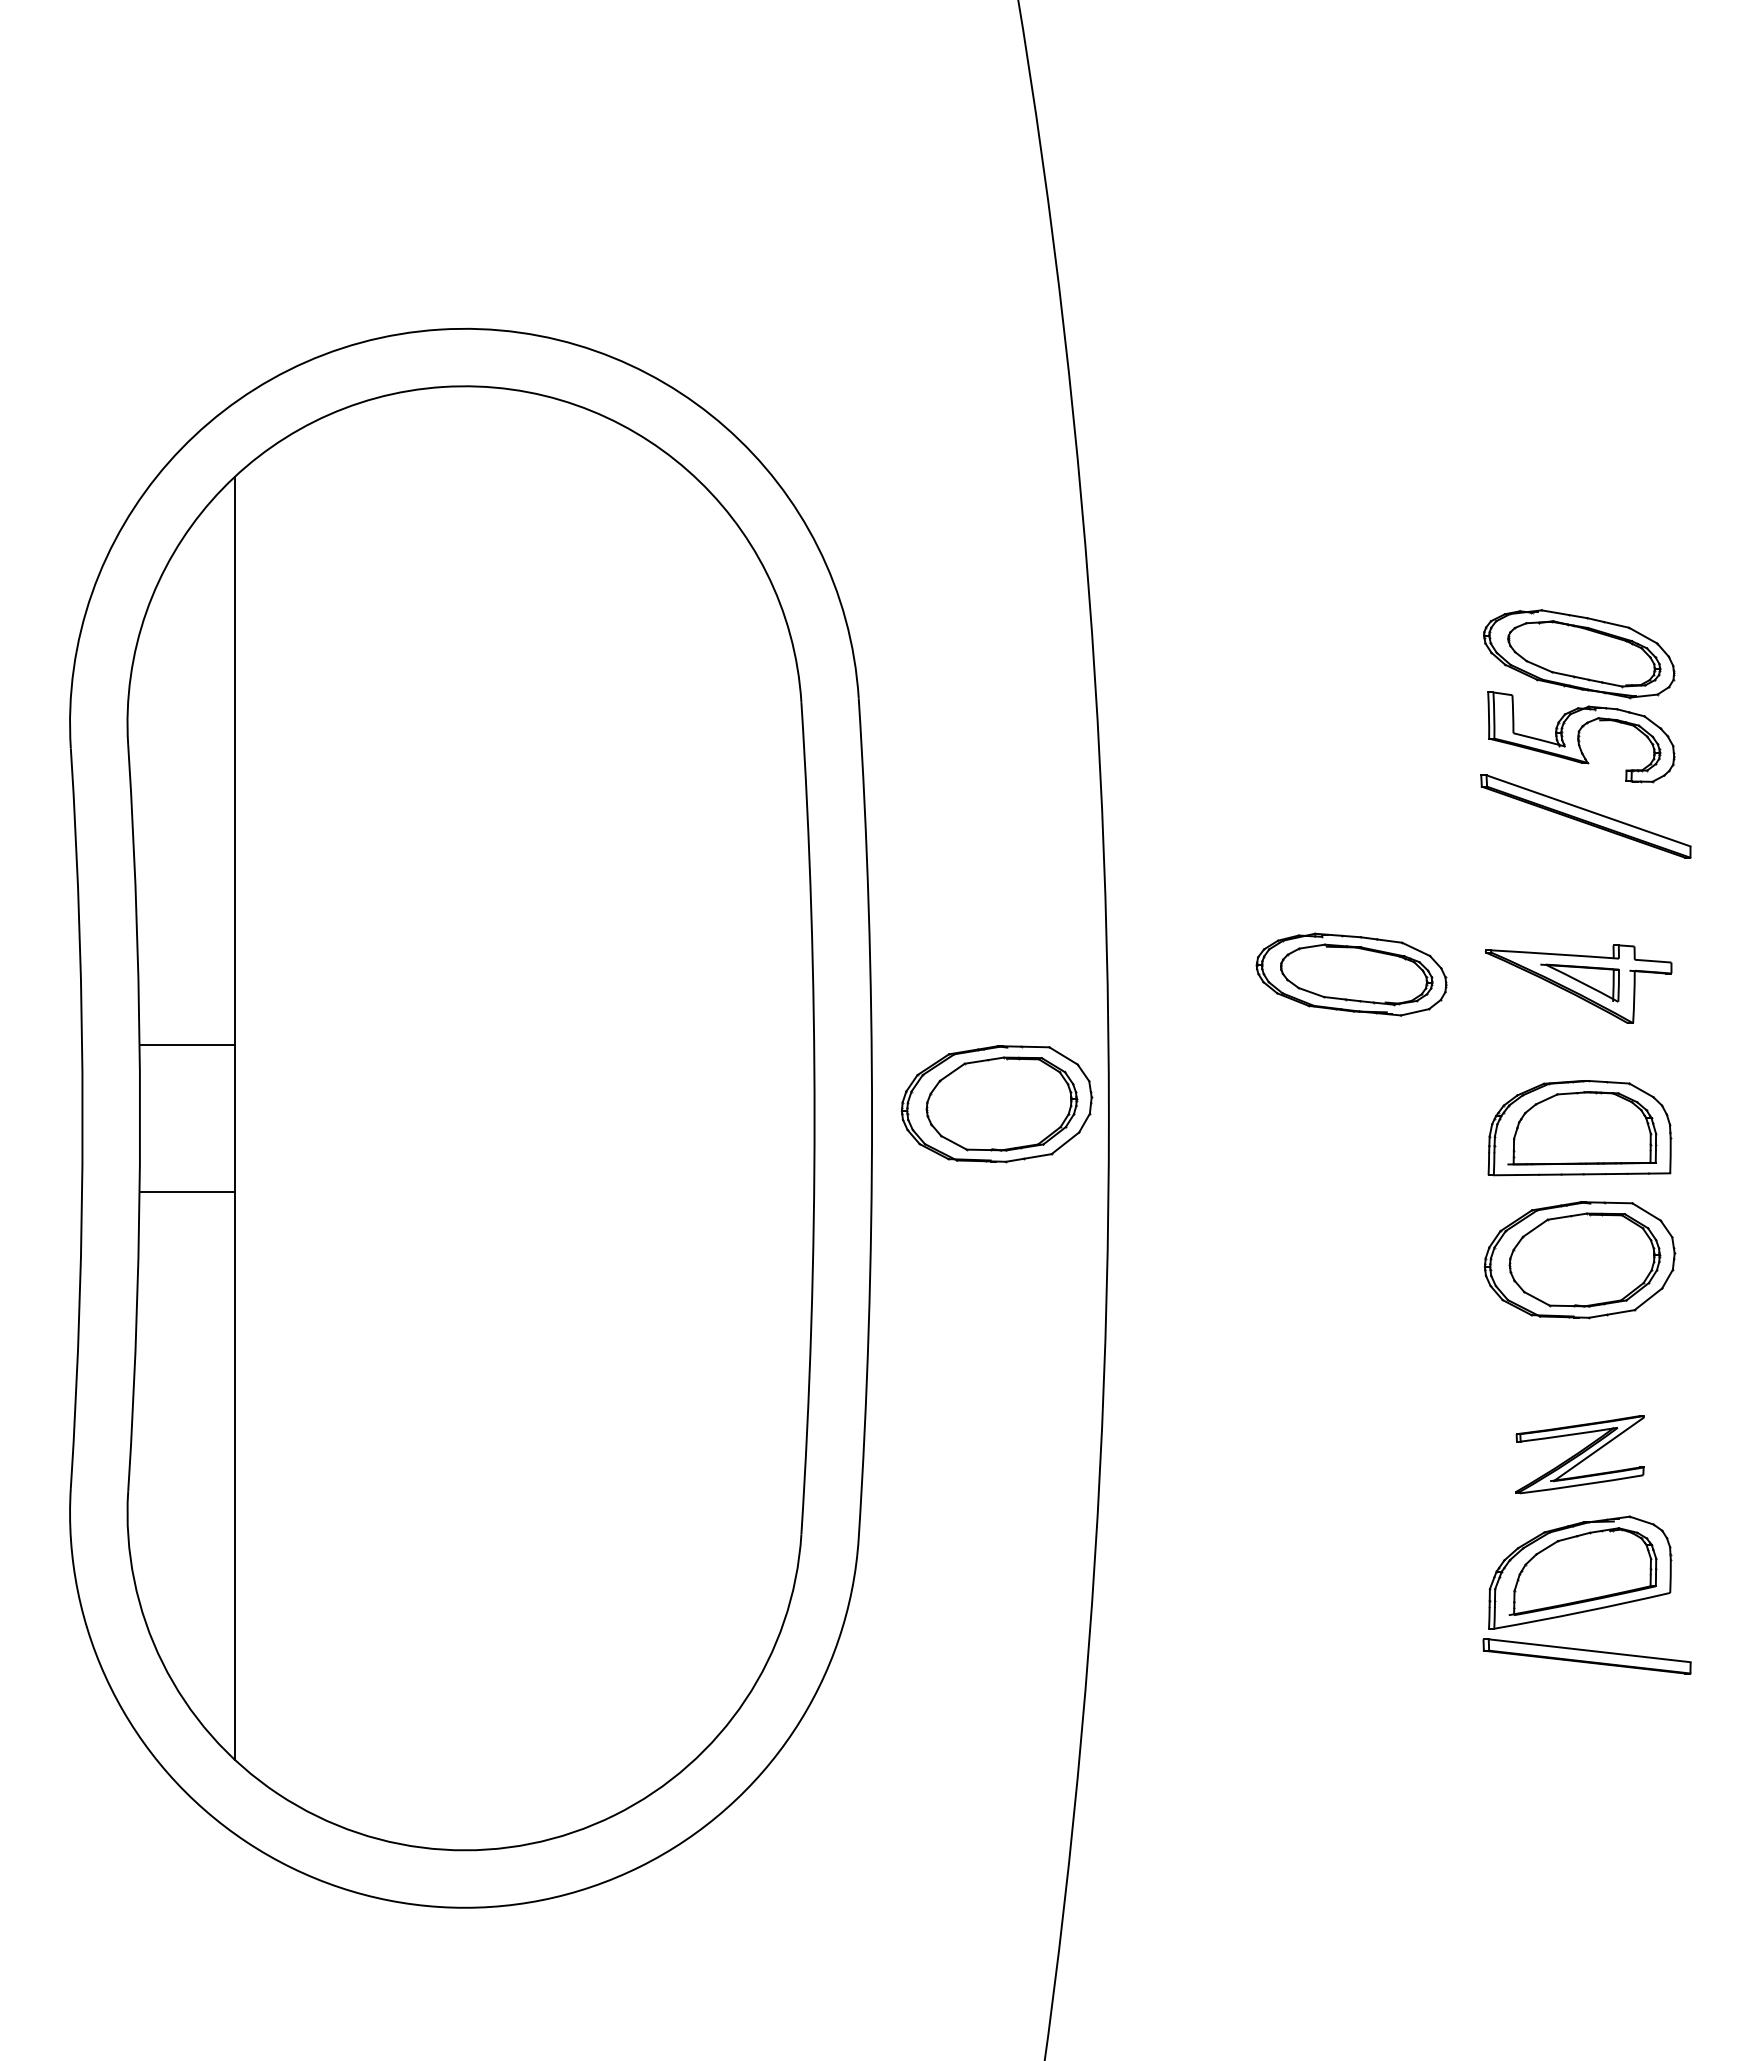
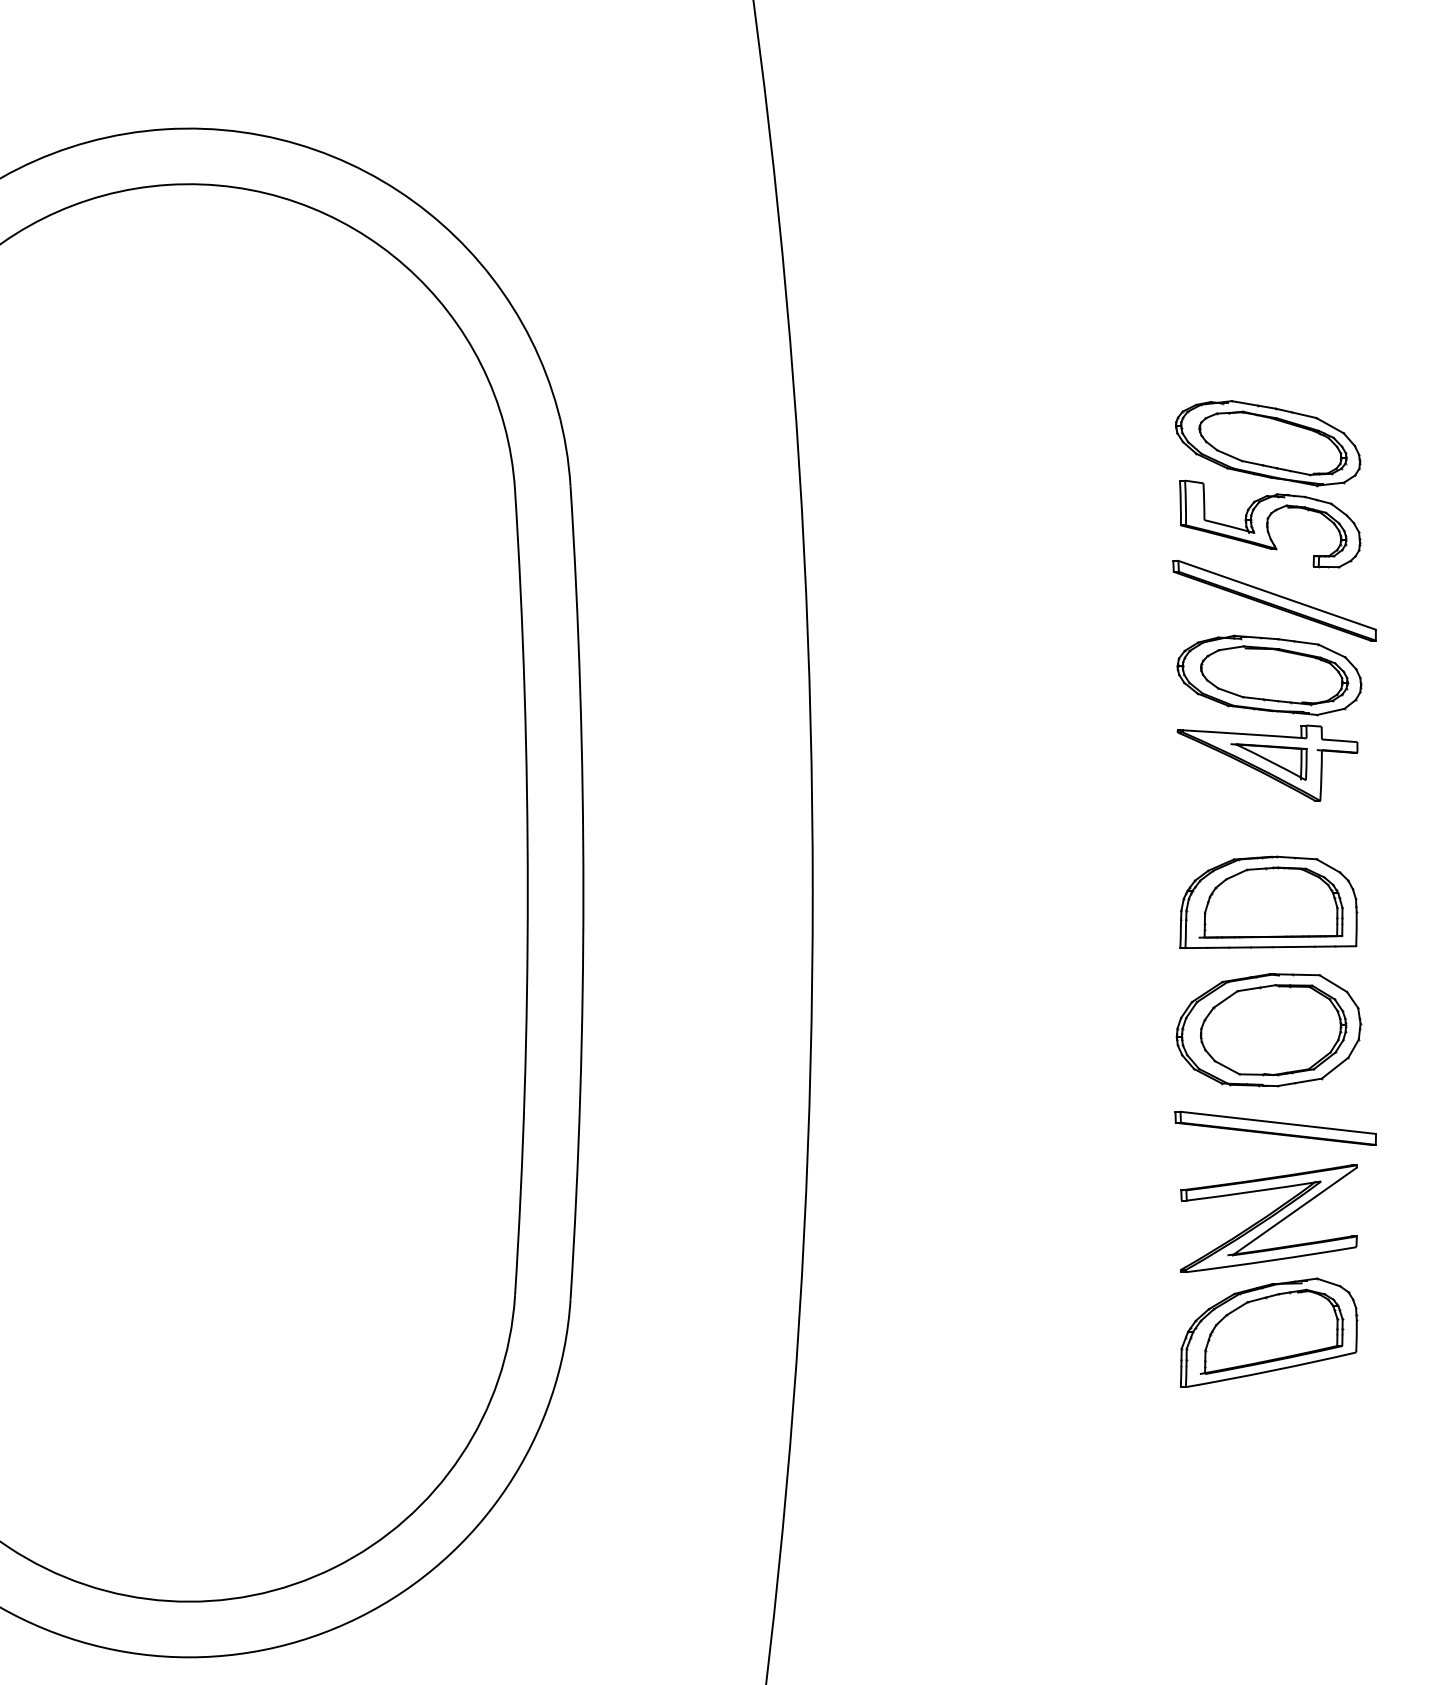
part: (1351, 974) -> (1269, 675), moved
part: (997, 1104) -> (704, 879), removed
part: (1579, 1454) -> (1268, 1218), size x1.43
part: (1586, 1656) -> (1275, 1128), moved

